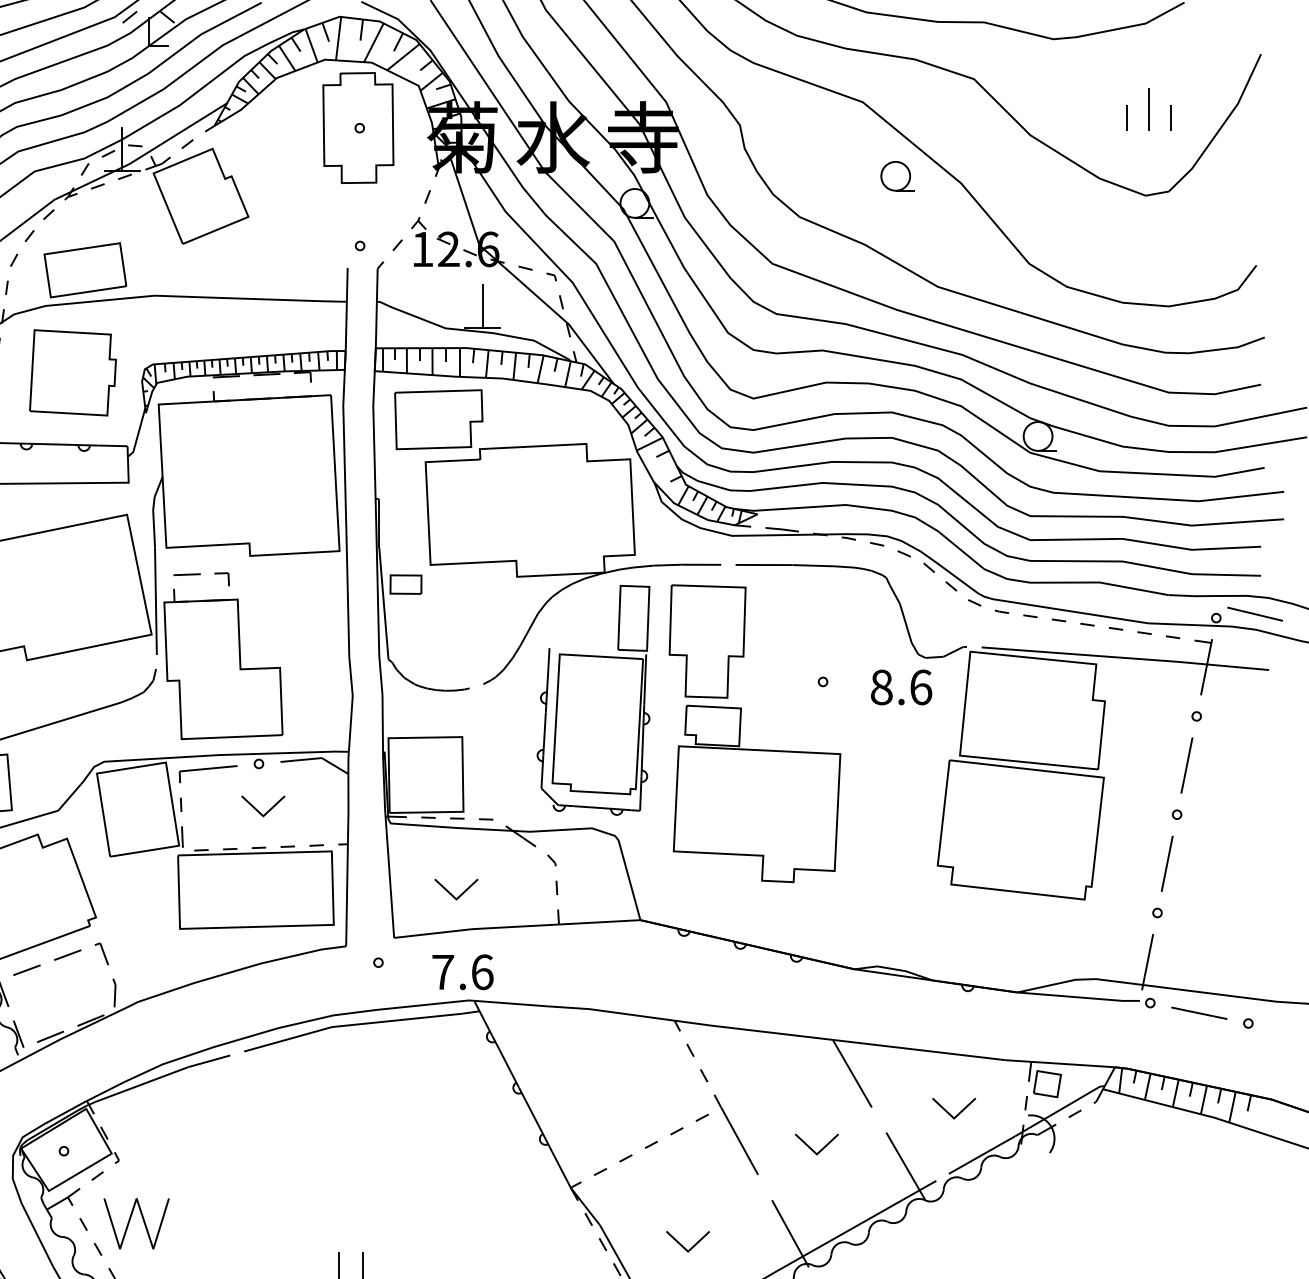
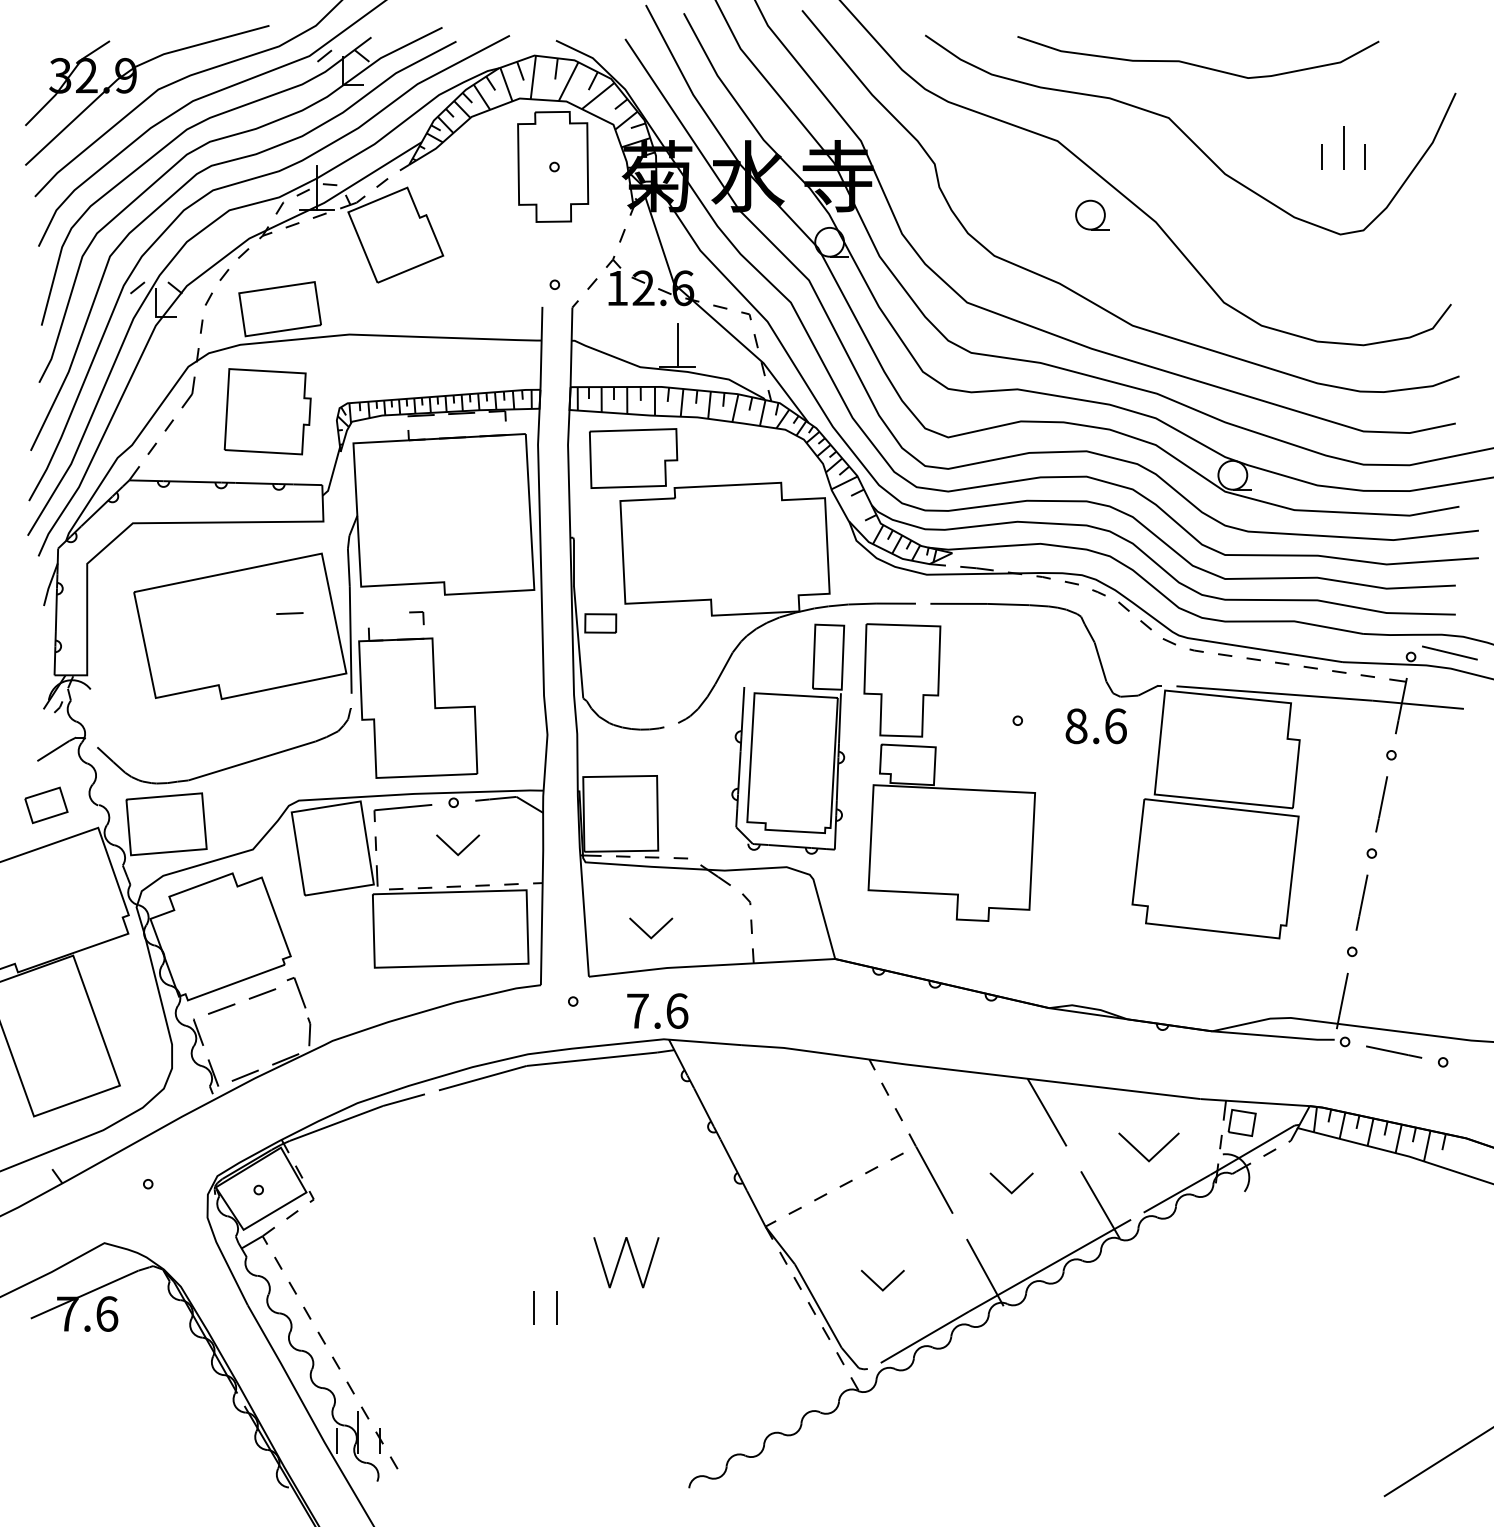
line: (186, 574) -> (289, 613), moved
part: (101, 953) -> (296, 992), size x1.4
part: (953, 1108) -> (1148, 1147), size x1.4
part: (130, 1220) -> (620, 1259), moved

